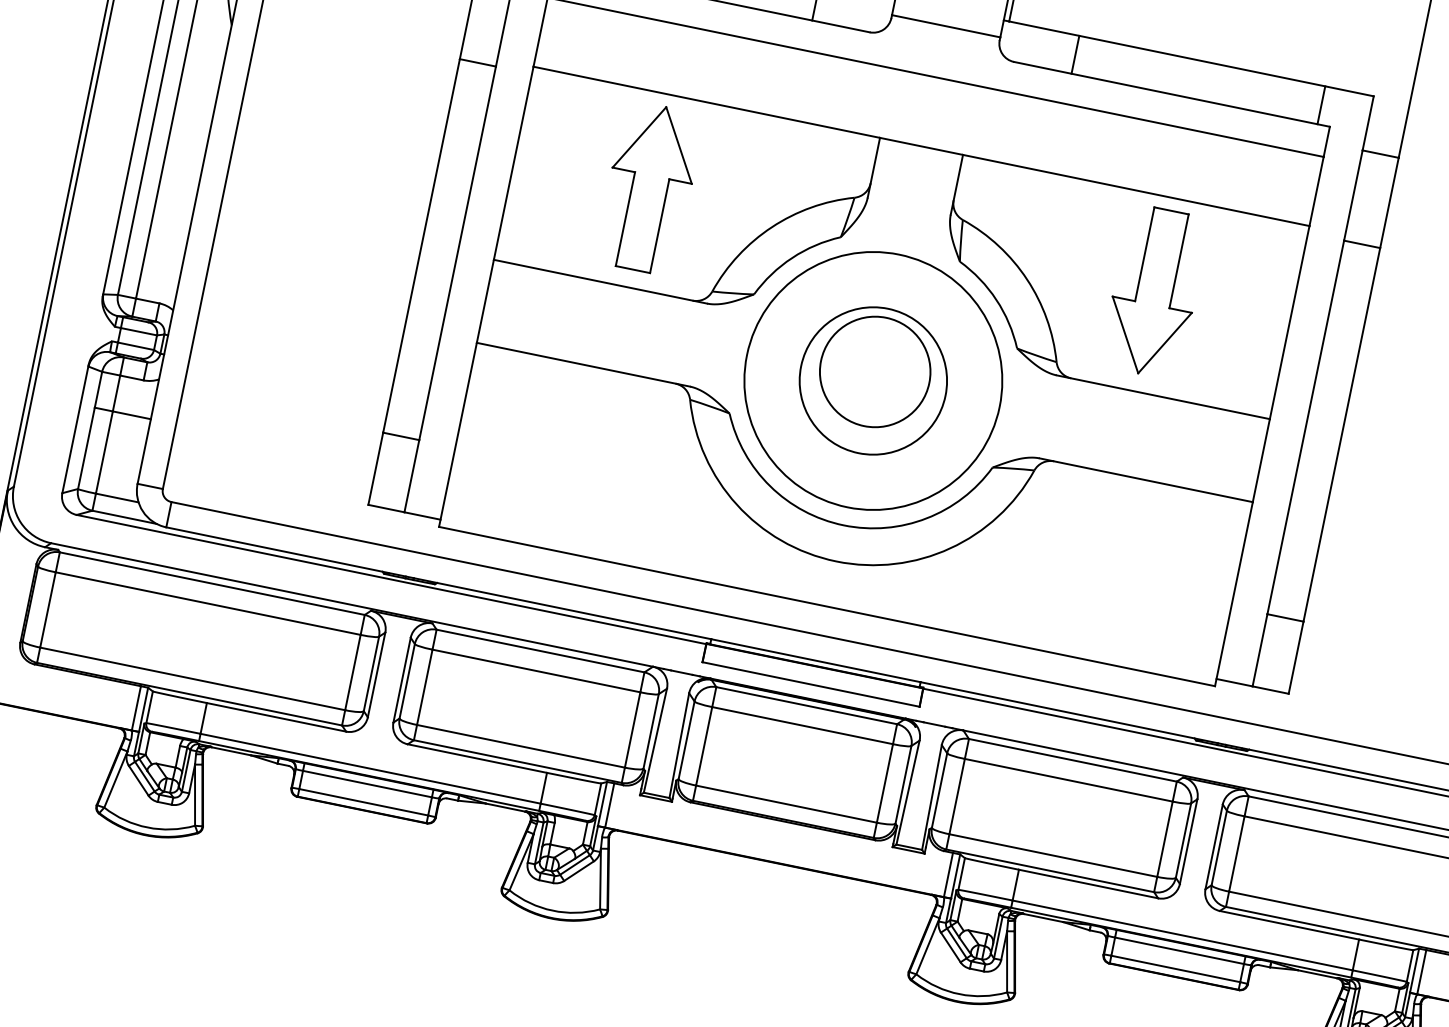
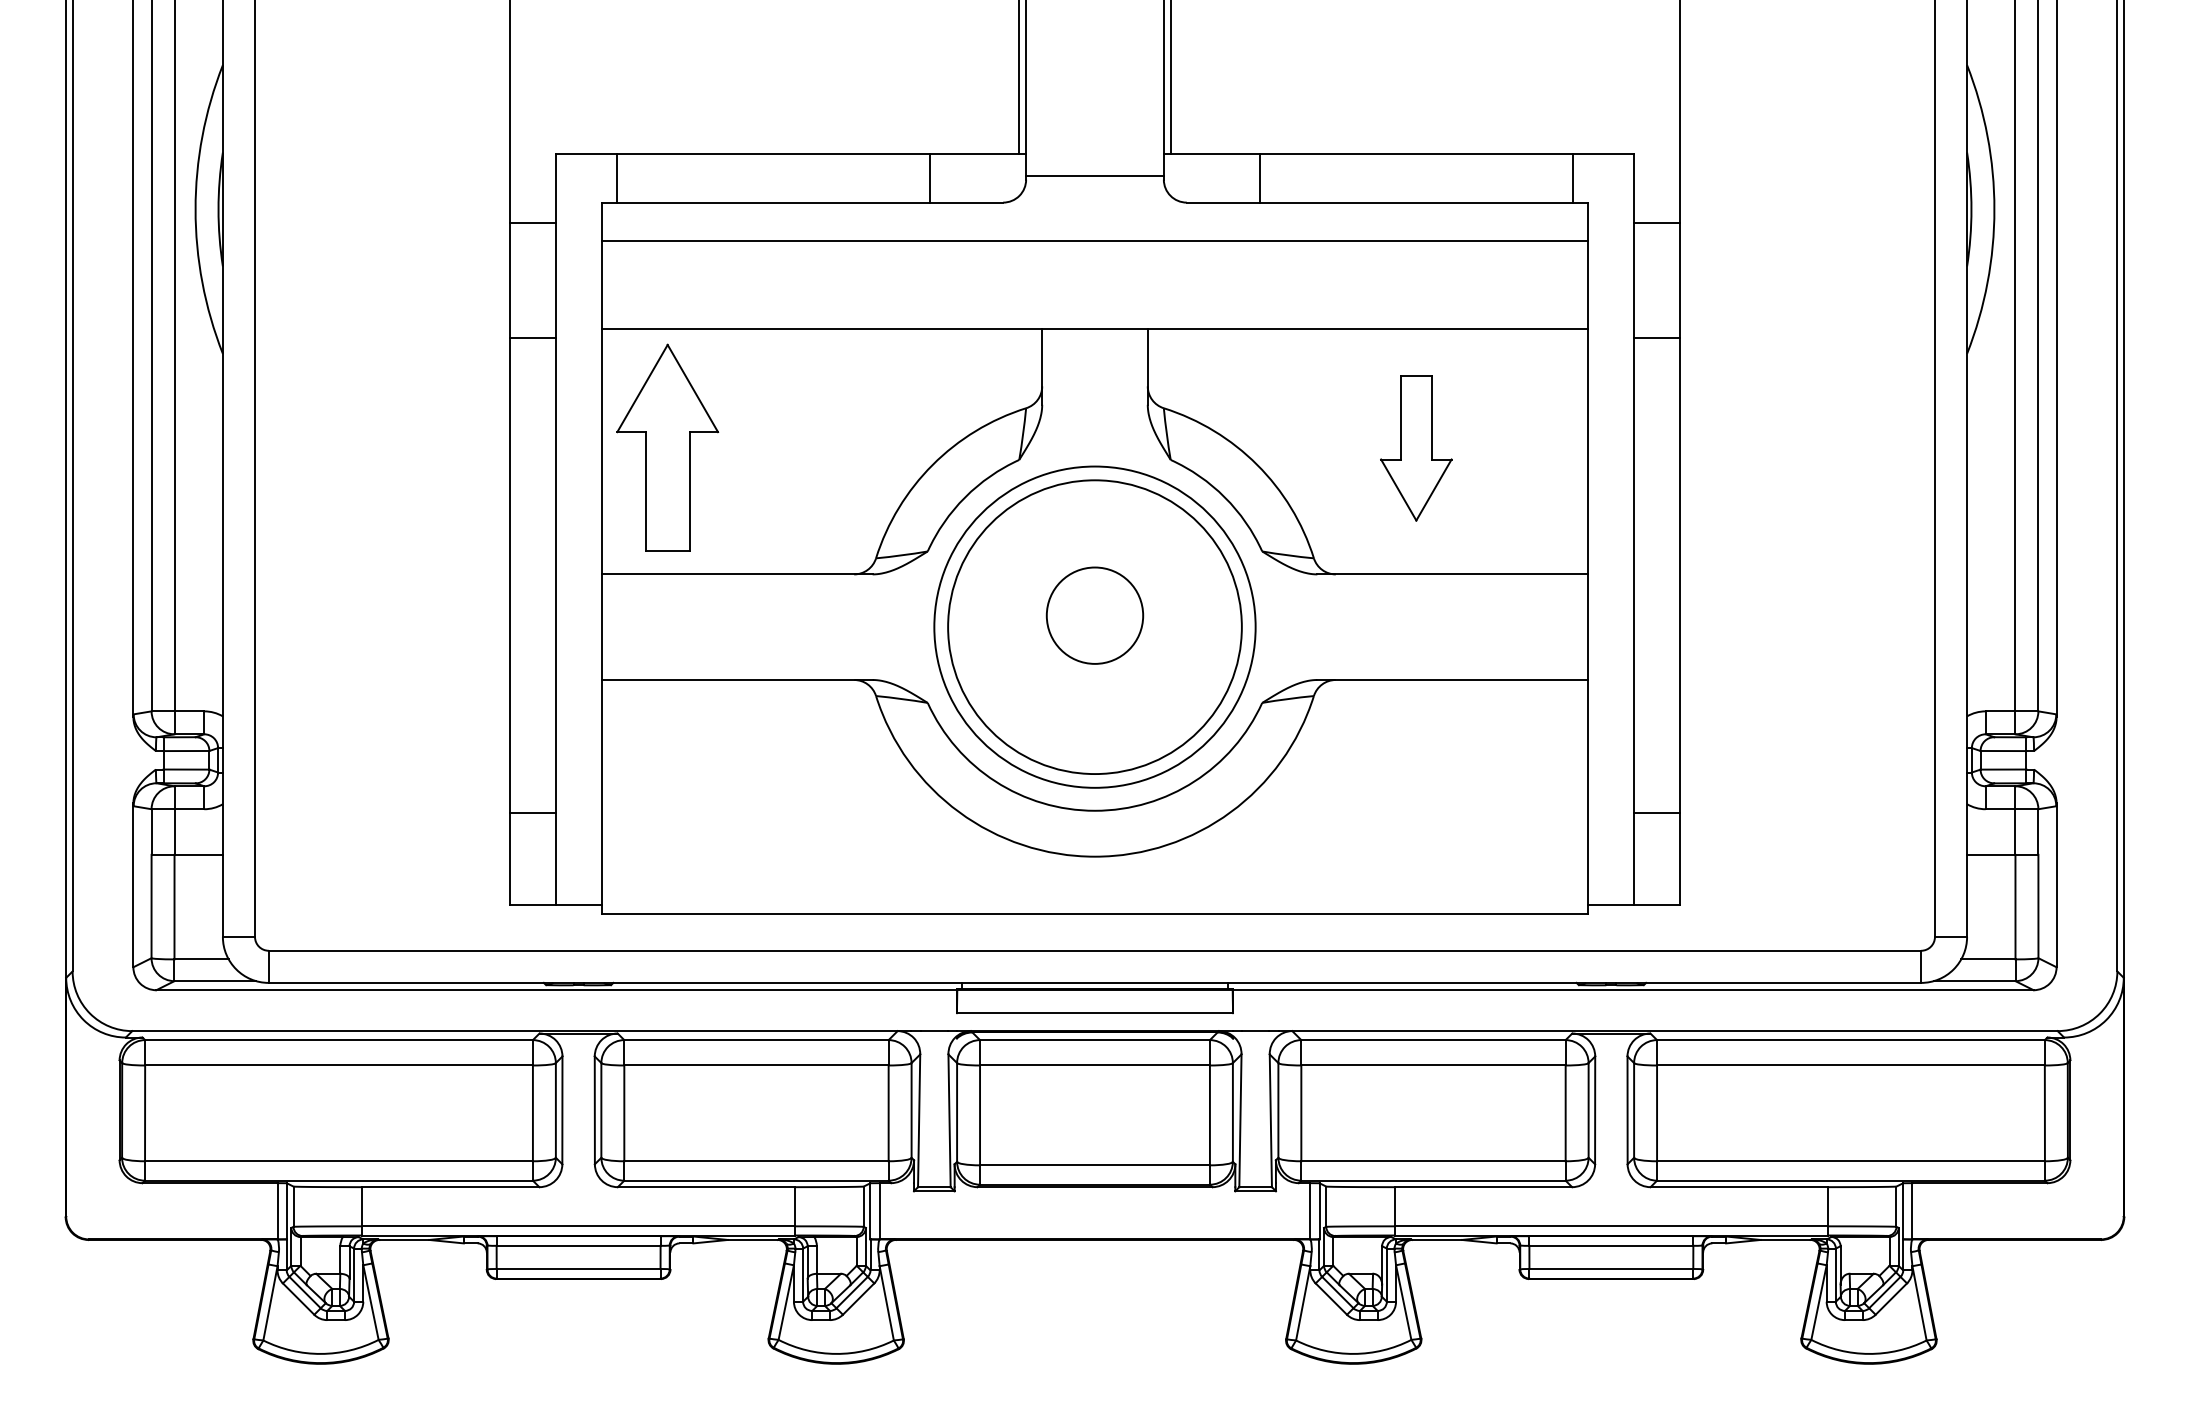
part: (649, 187) -> (667, 447), moved
part: (1155, 292) -> (1416, 448), size x0.7
circle: (874, 371) -> (1094, 615), size x0.7
circle: (873, 380) -> (1094, 626), size x1.6

